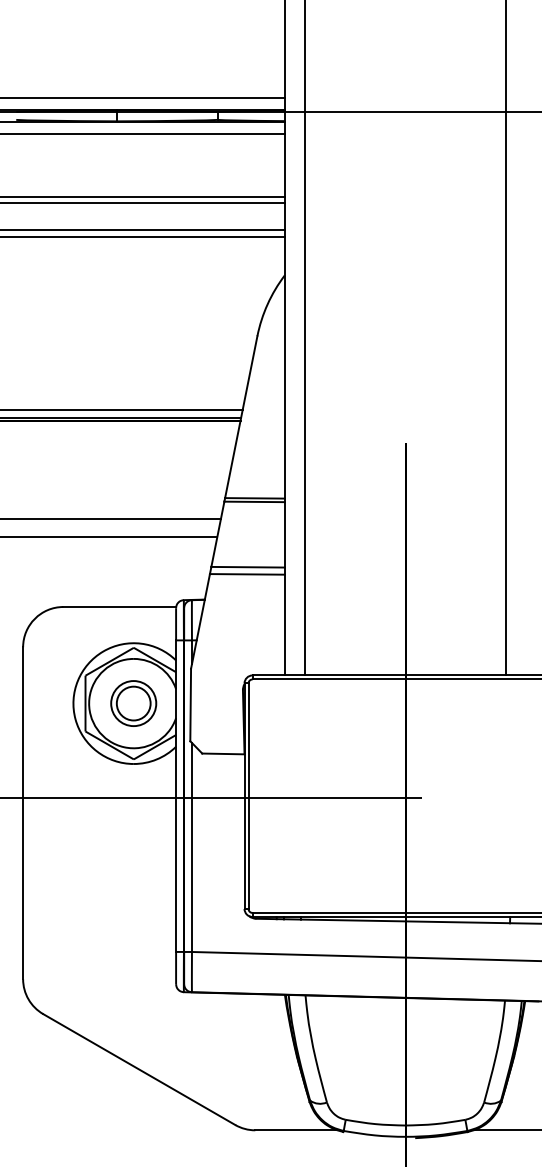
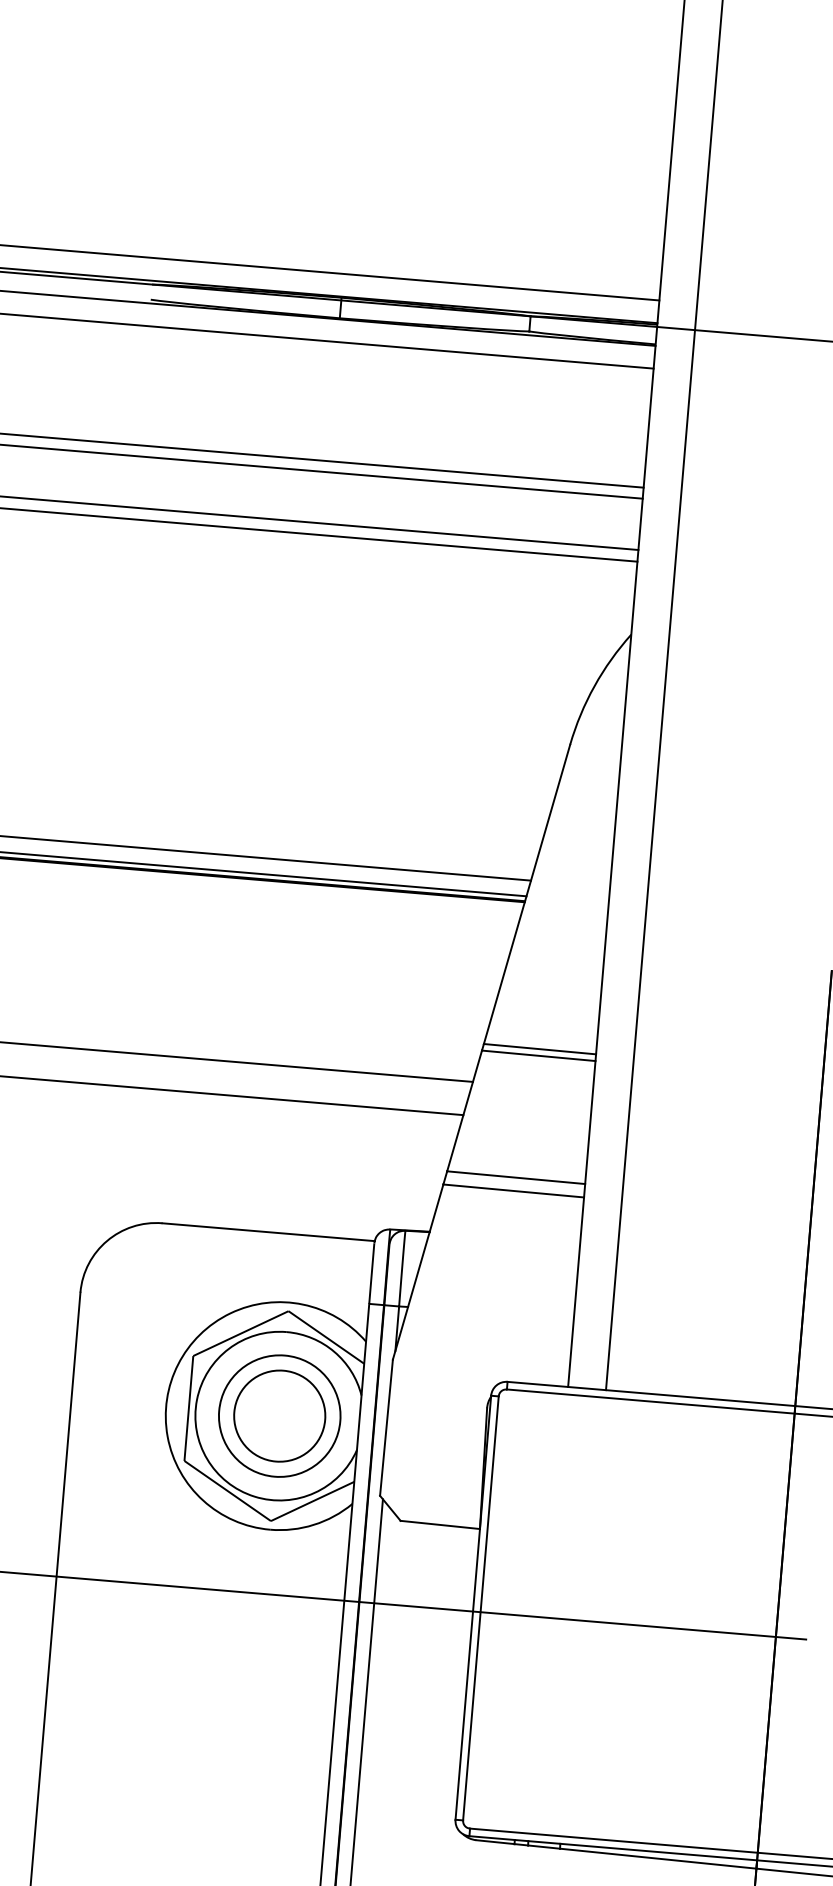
part: (133, 703) -> (279, 1415), size x1.43

